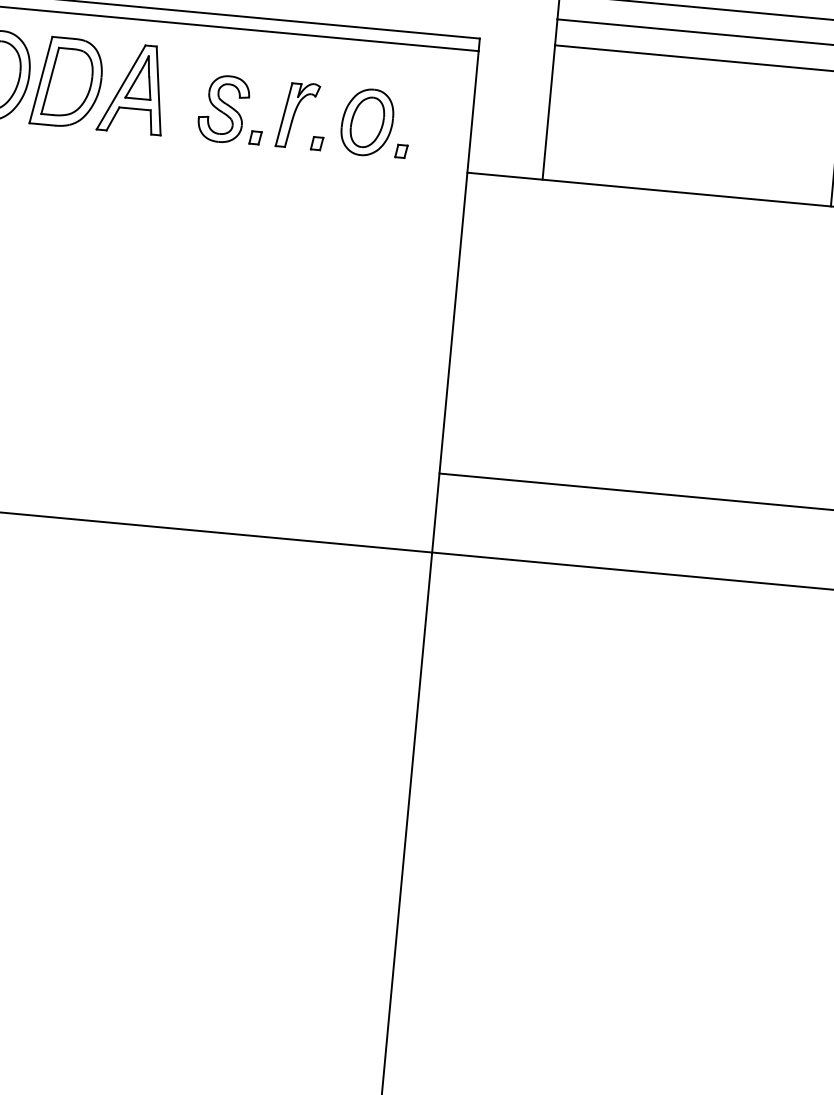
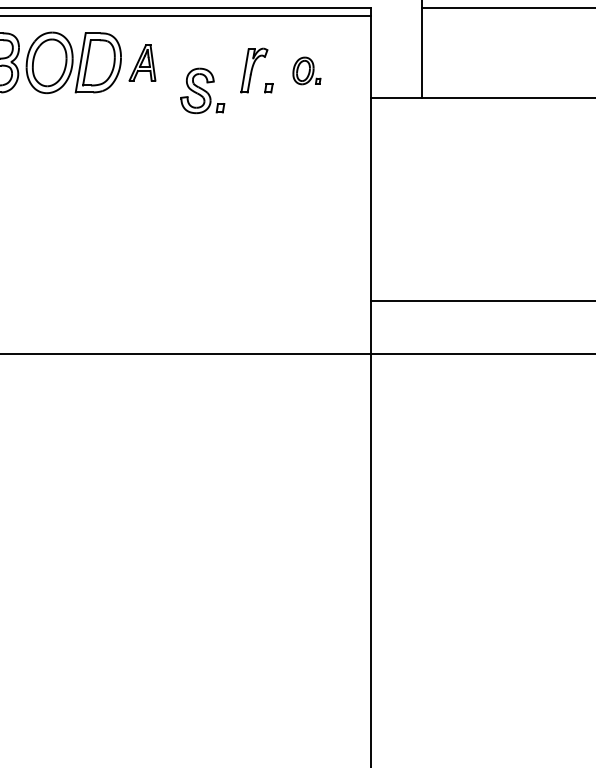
part: (132, 87) -> (142, 62), size x0.6
part: (231, 109) -> (202, 90), moved
part: (375, 122) -> (306, 70), size x0.6

